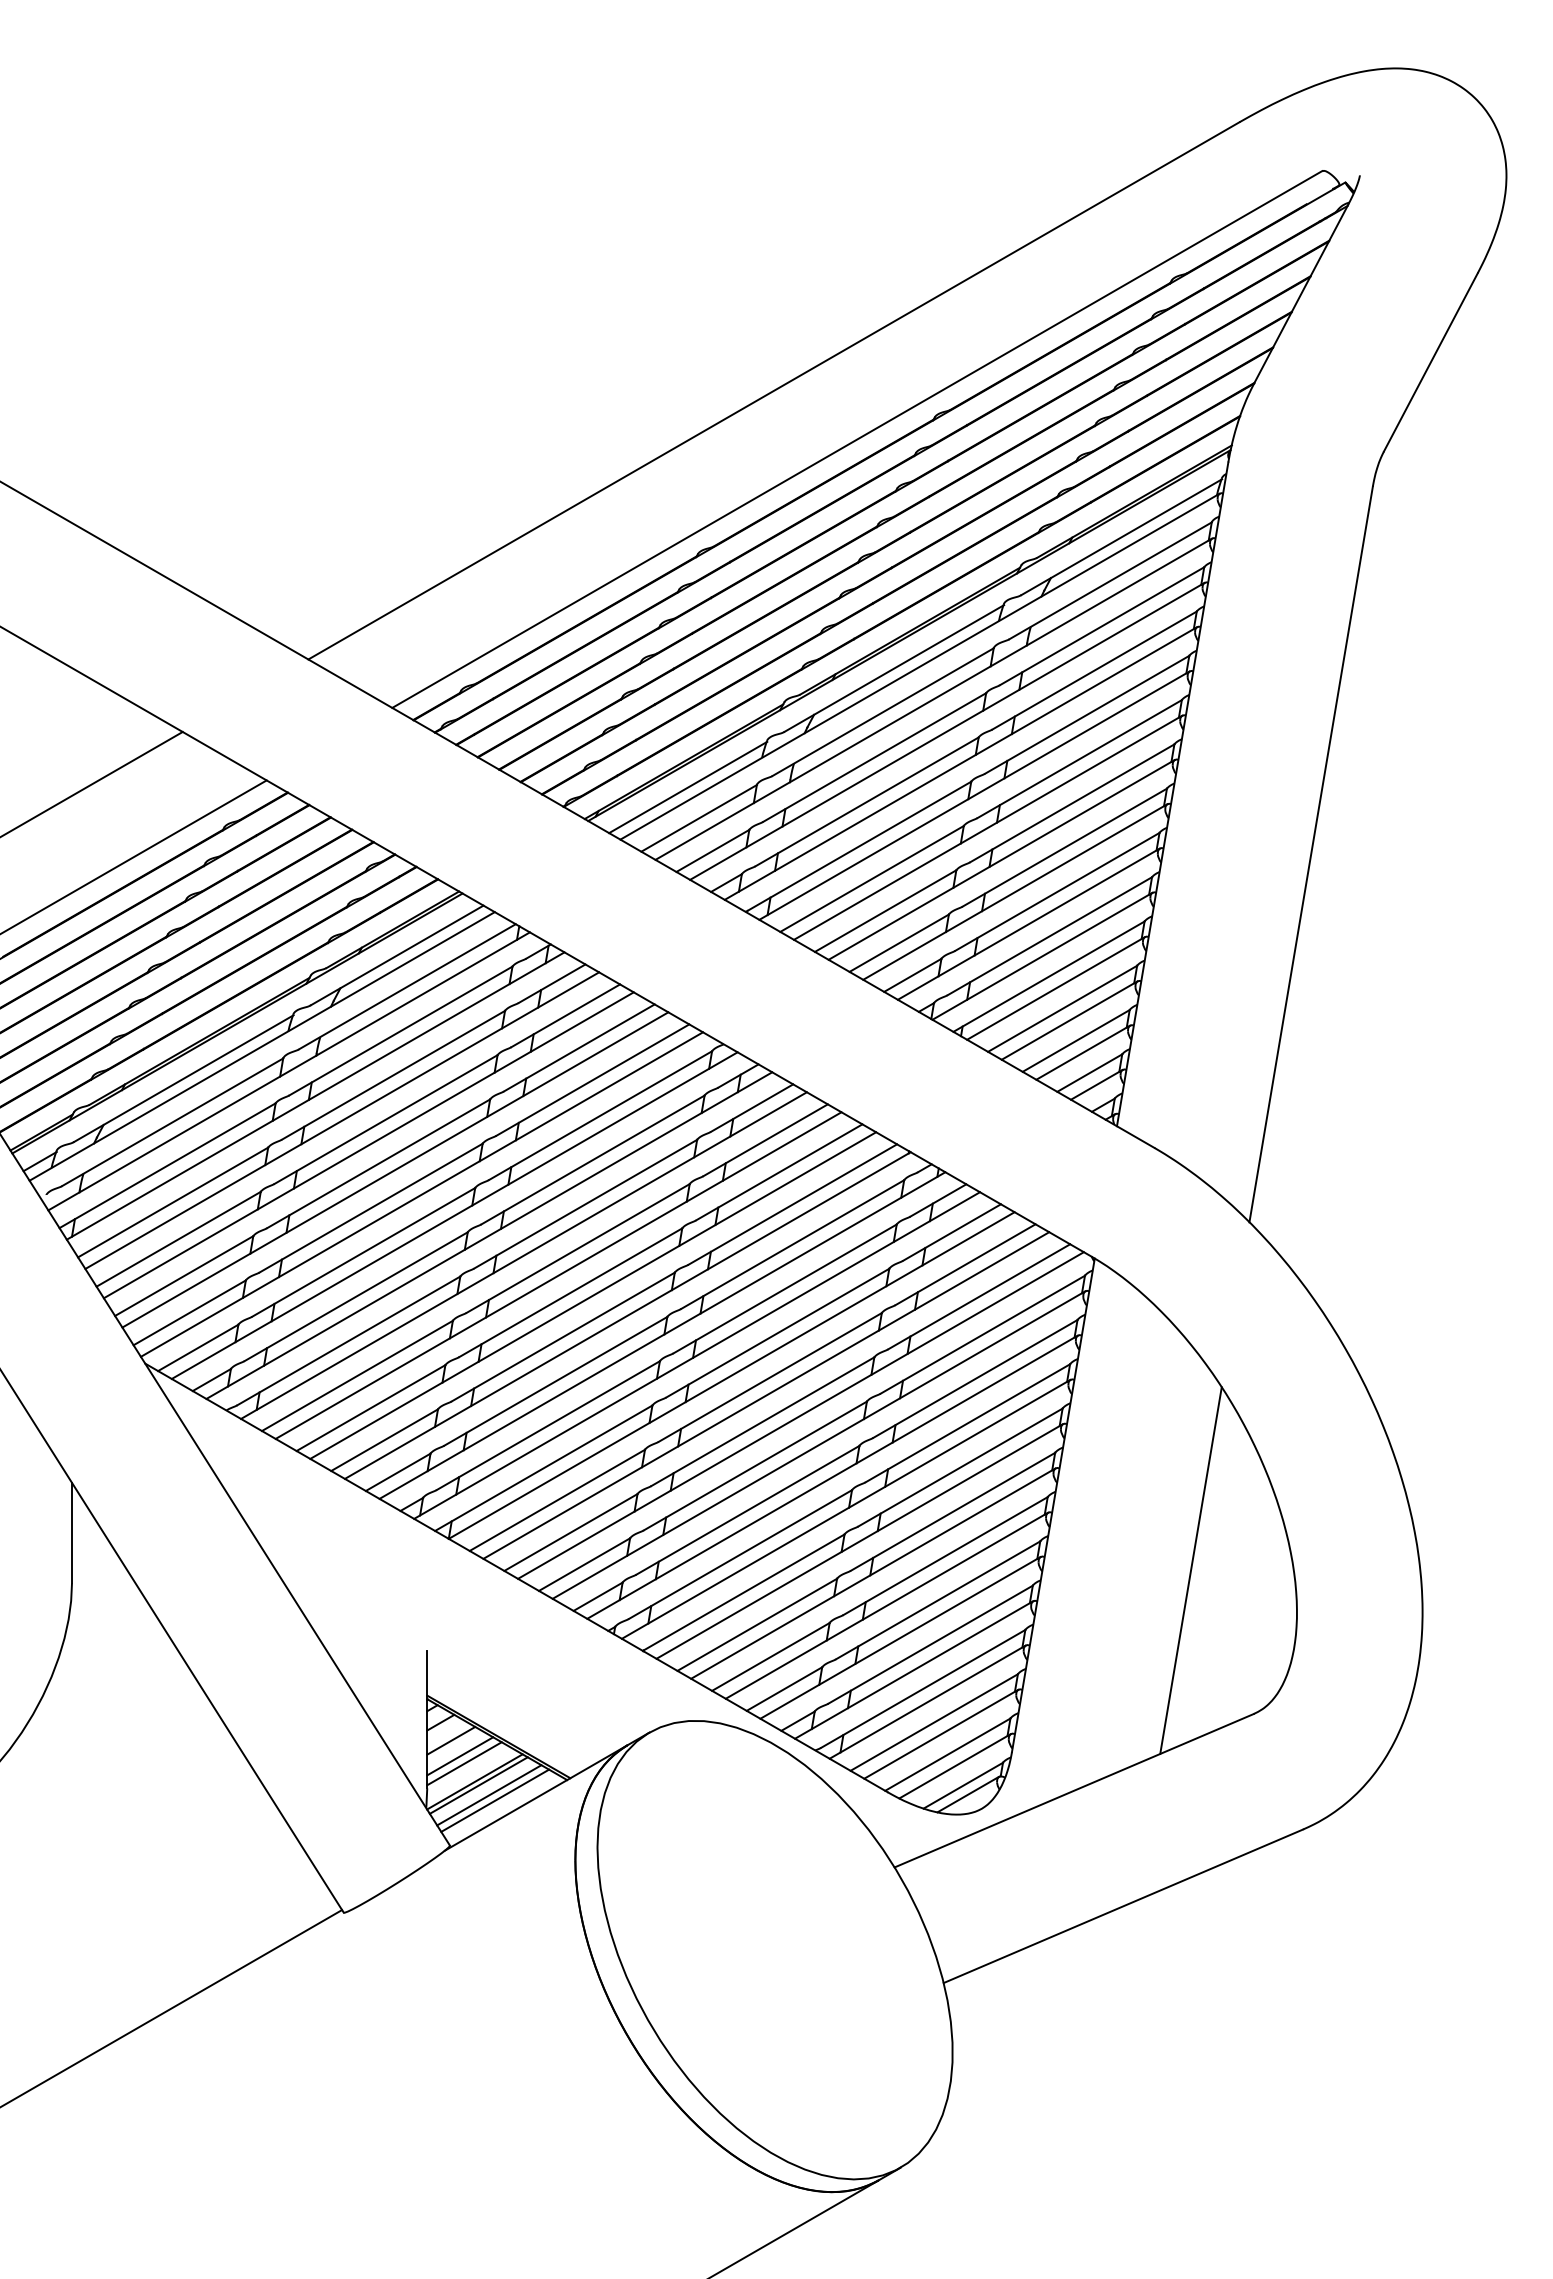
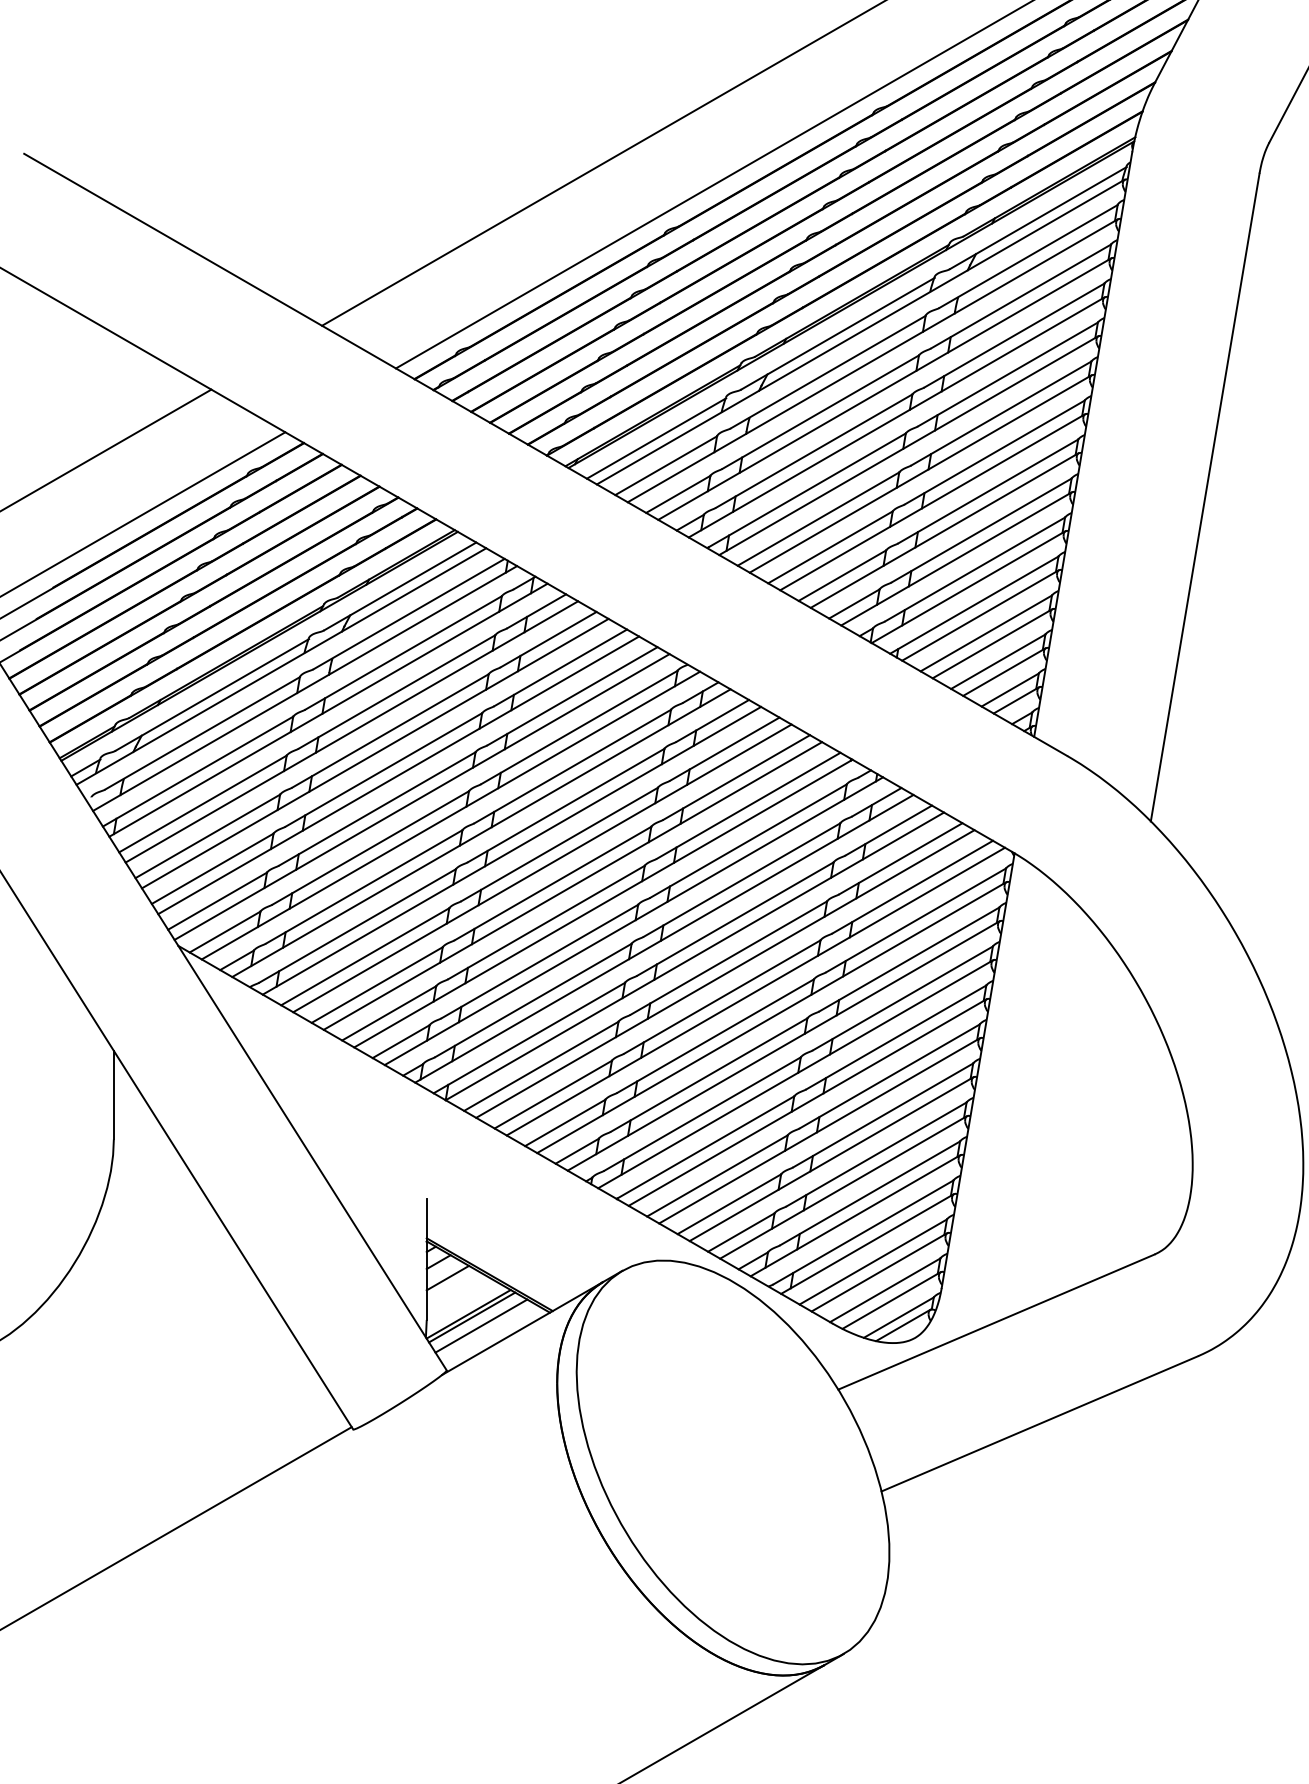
line: (1190, 1570) -> (1098, 1128), removed
line: (460, 1756) -> (456, 1291), removed
line: (464, 1763) -> (459, 1298), removed
line: (495, 1800) -> (486, 1330), removed

